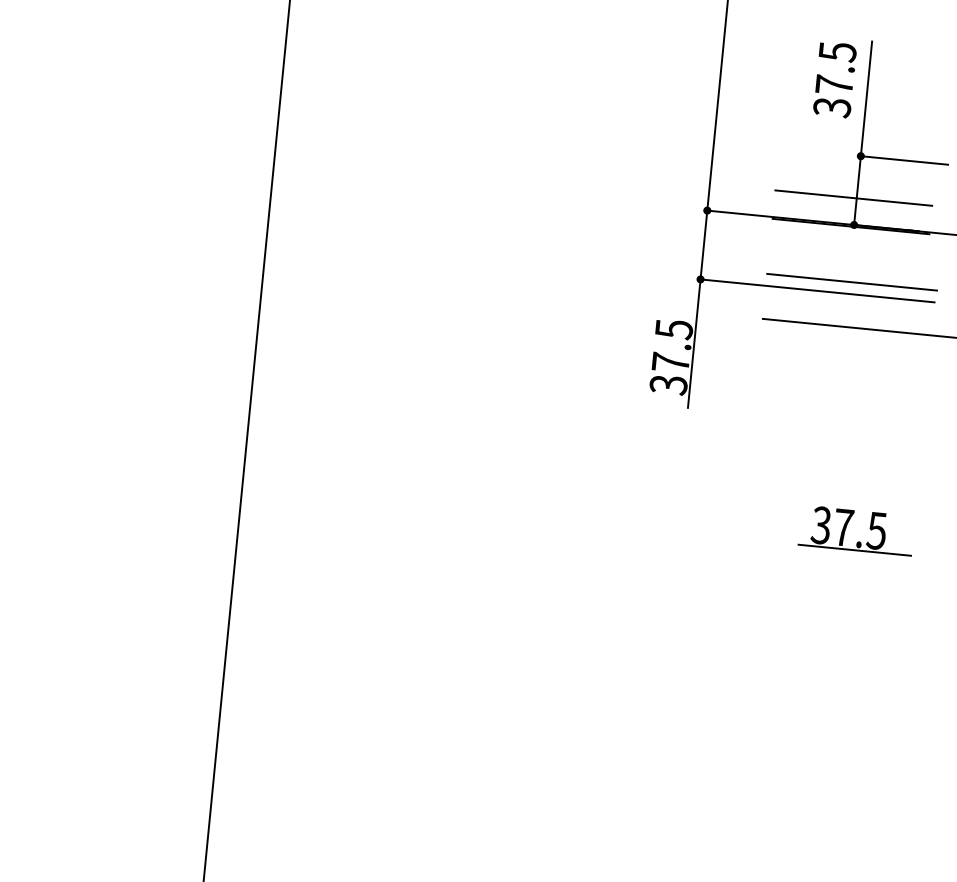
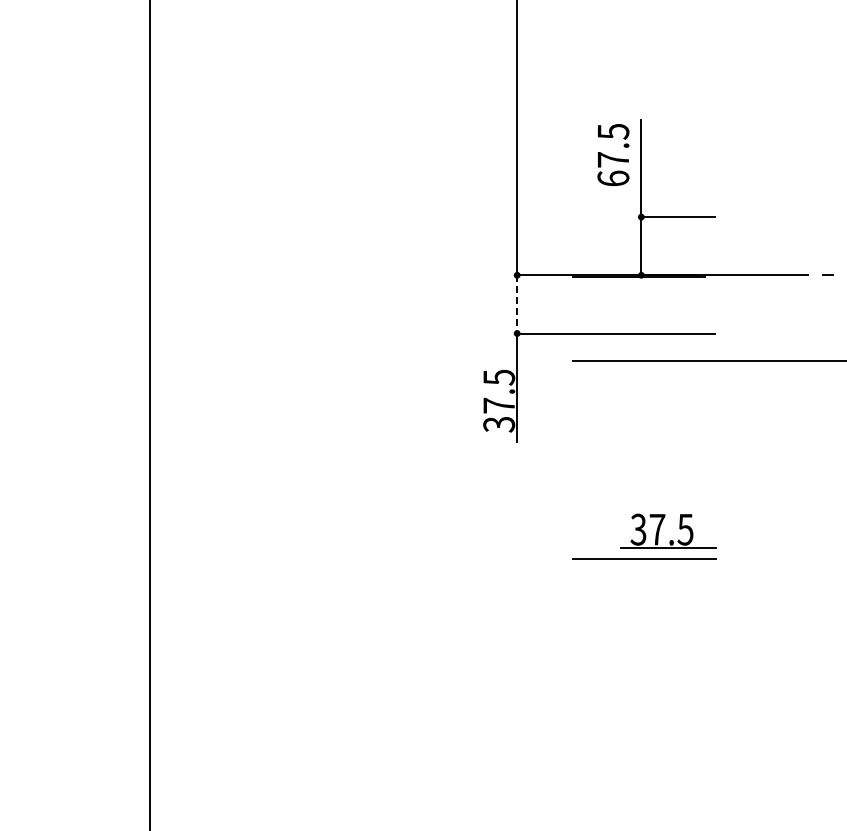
text: (832, 107) -> (613, 178), 37.5 -> 67.5
line: (853, 197) -> (638, 252), removed
line: (704, 245) -> (517, 304), solid -> dashed
line: (852, 281) -> (644, 558), moved

